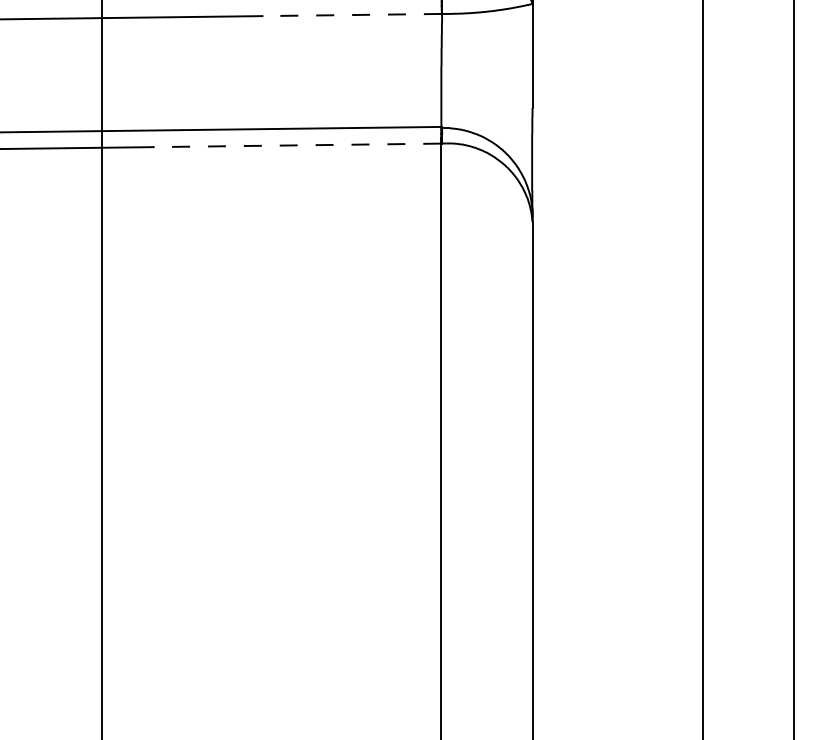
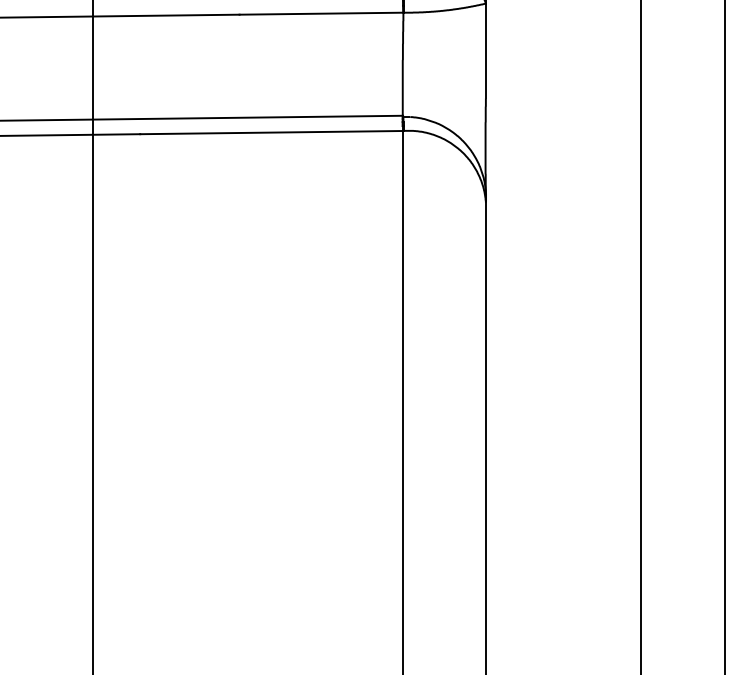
line: (352, 15) -> (321, 14), dashed -> solid
line: (297, 145) -> (271, 132), dashed -> solid

